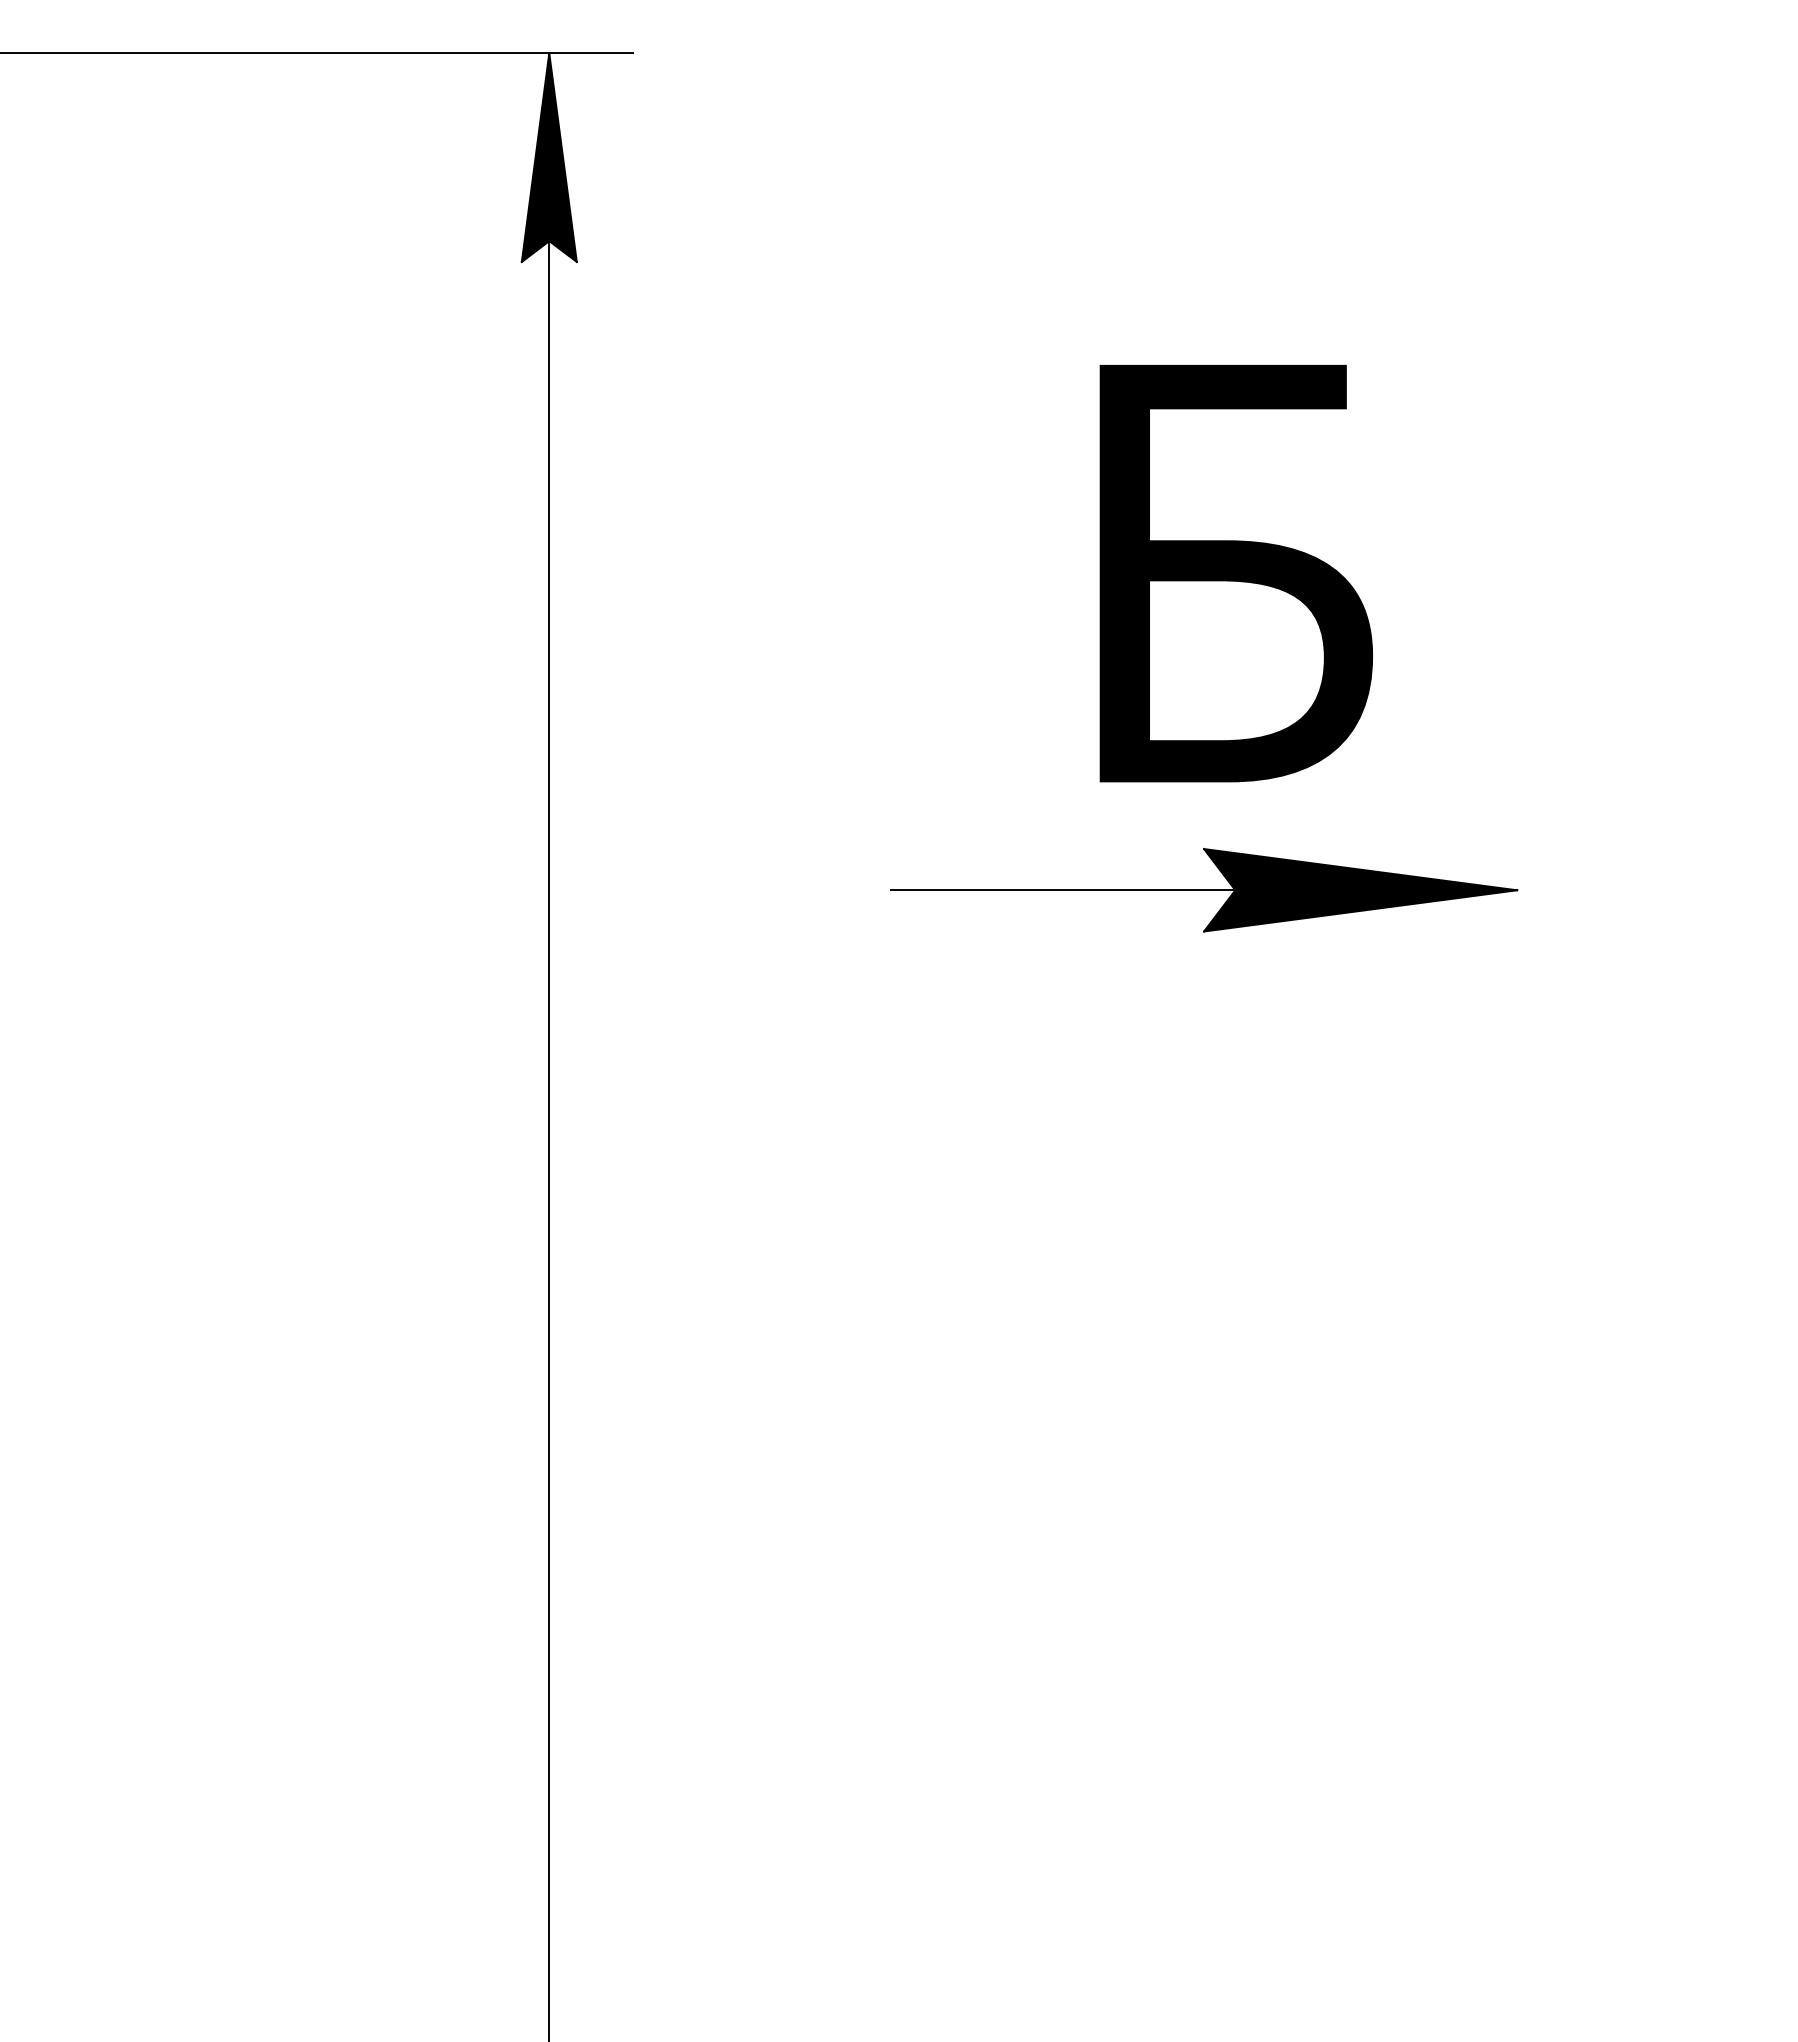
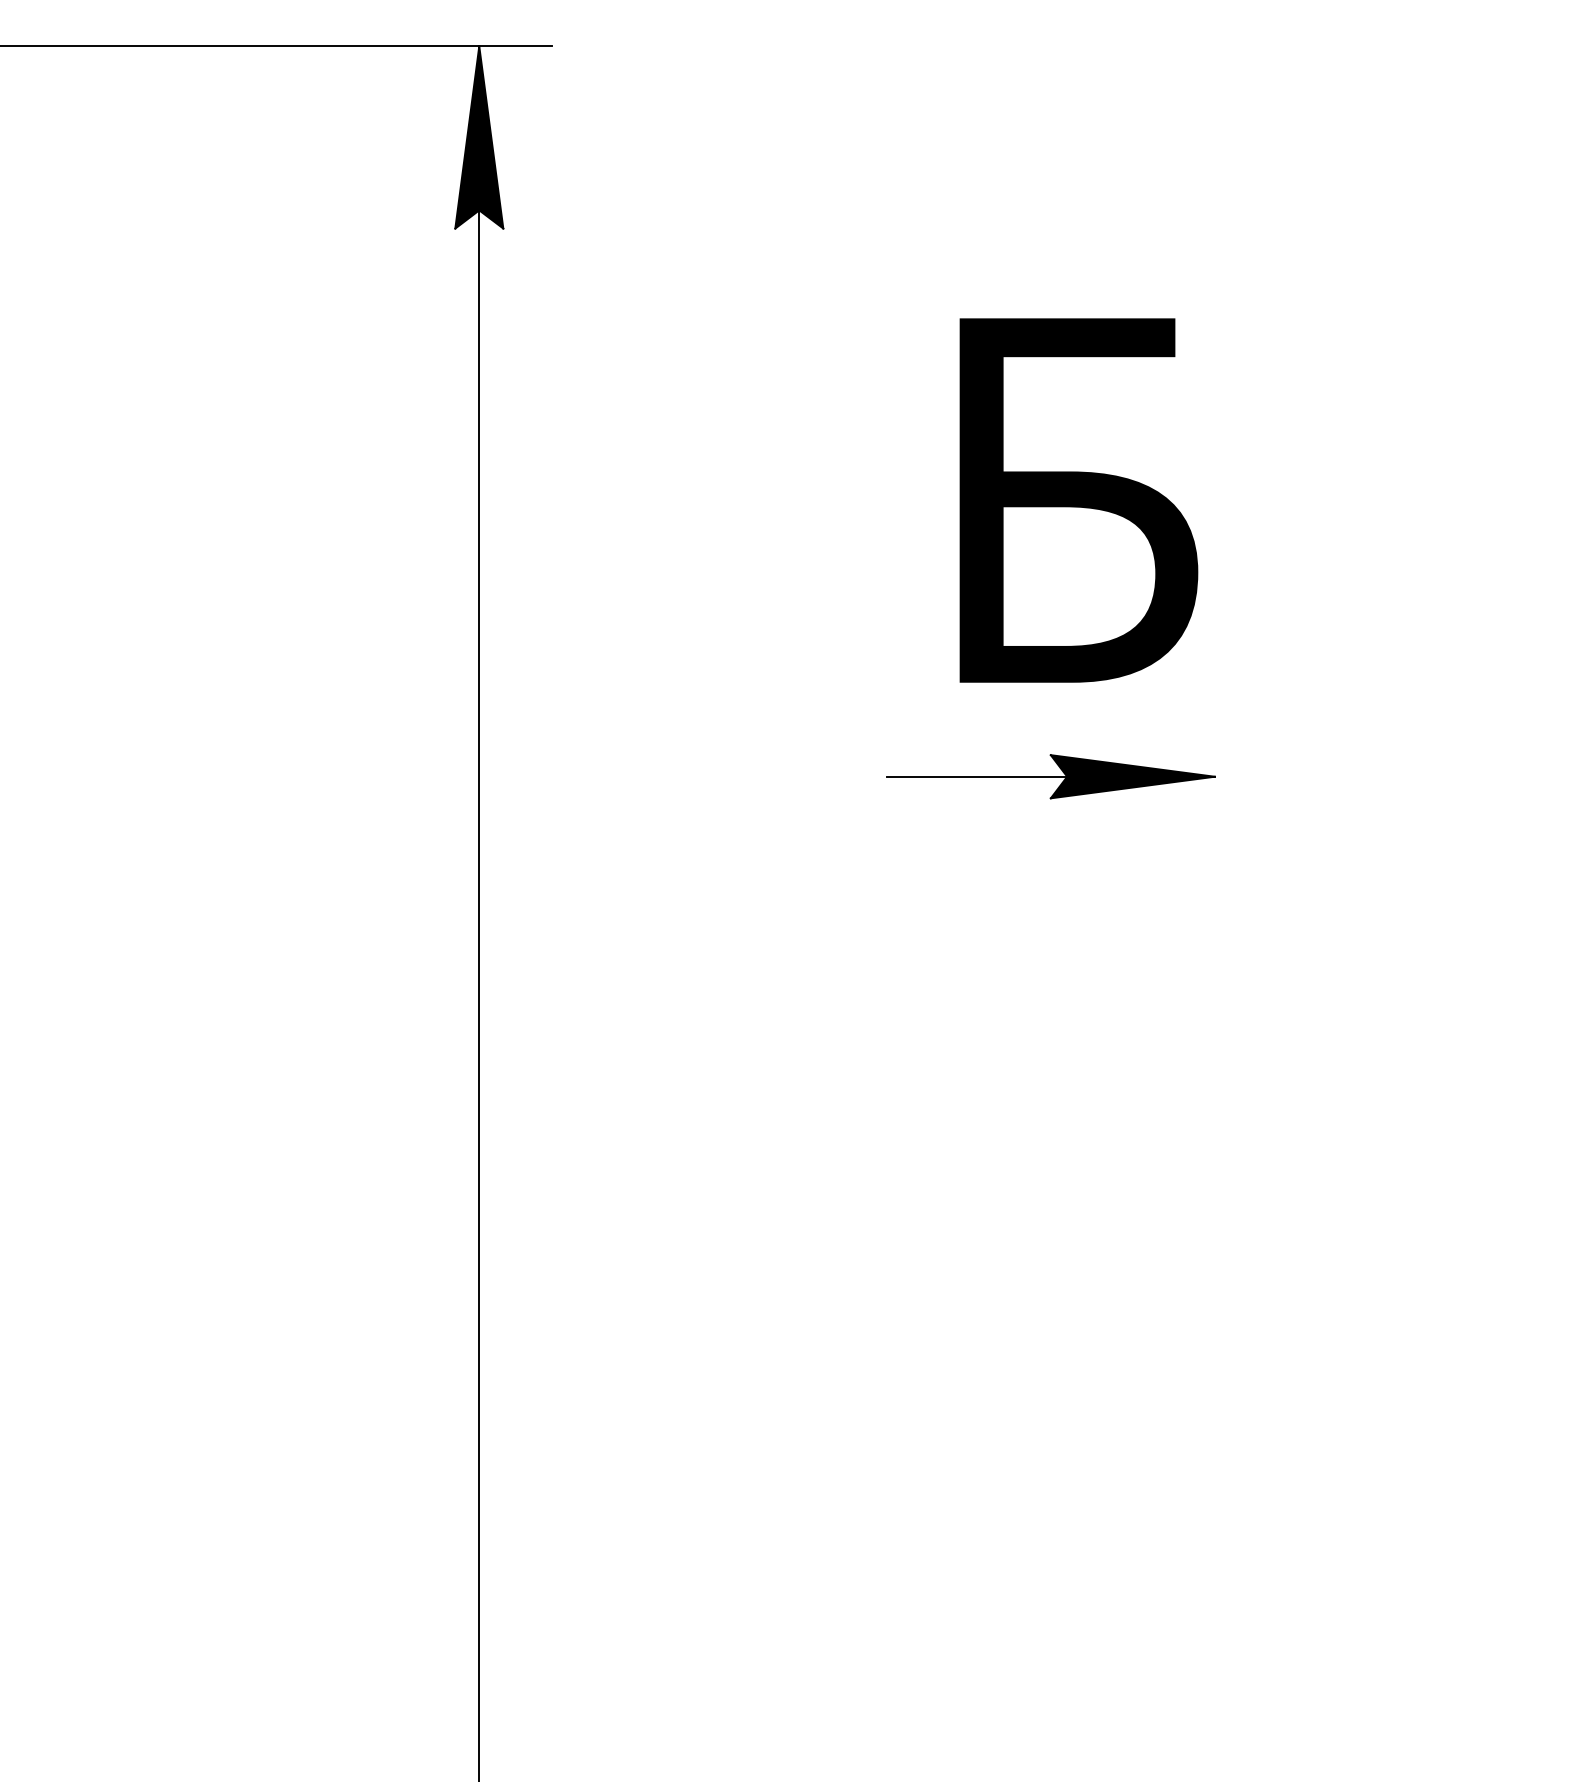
part: (1203, 889) -> (1050, 776), size x0.6

